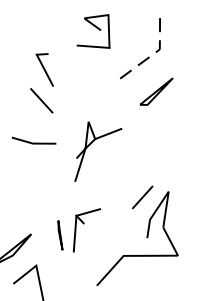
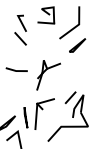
line: (156, 51) -> (77, 25), dashed -> solid
part: (41, 81) -> (20, 29), moved
part: (77, 229) -> (38, 113), size x1.43

